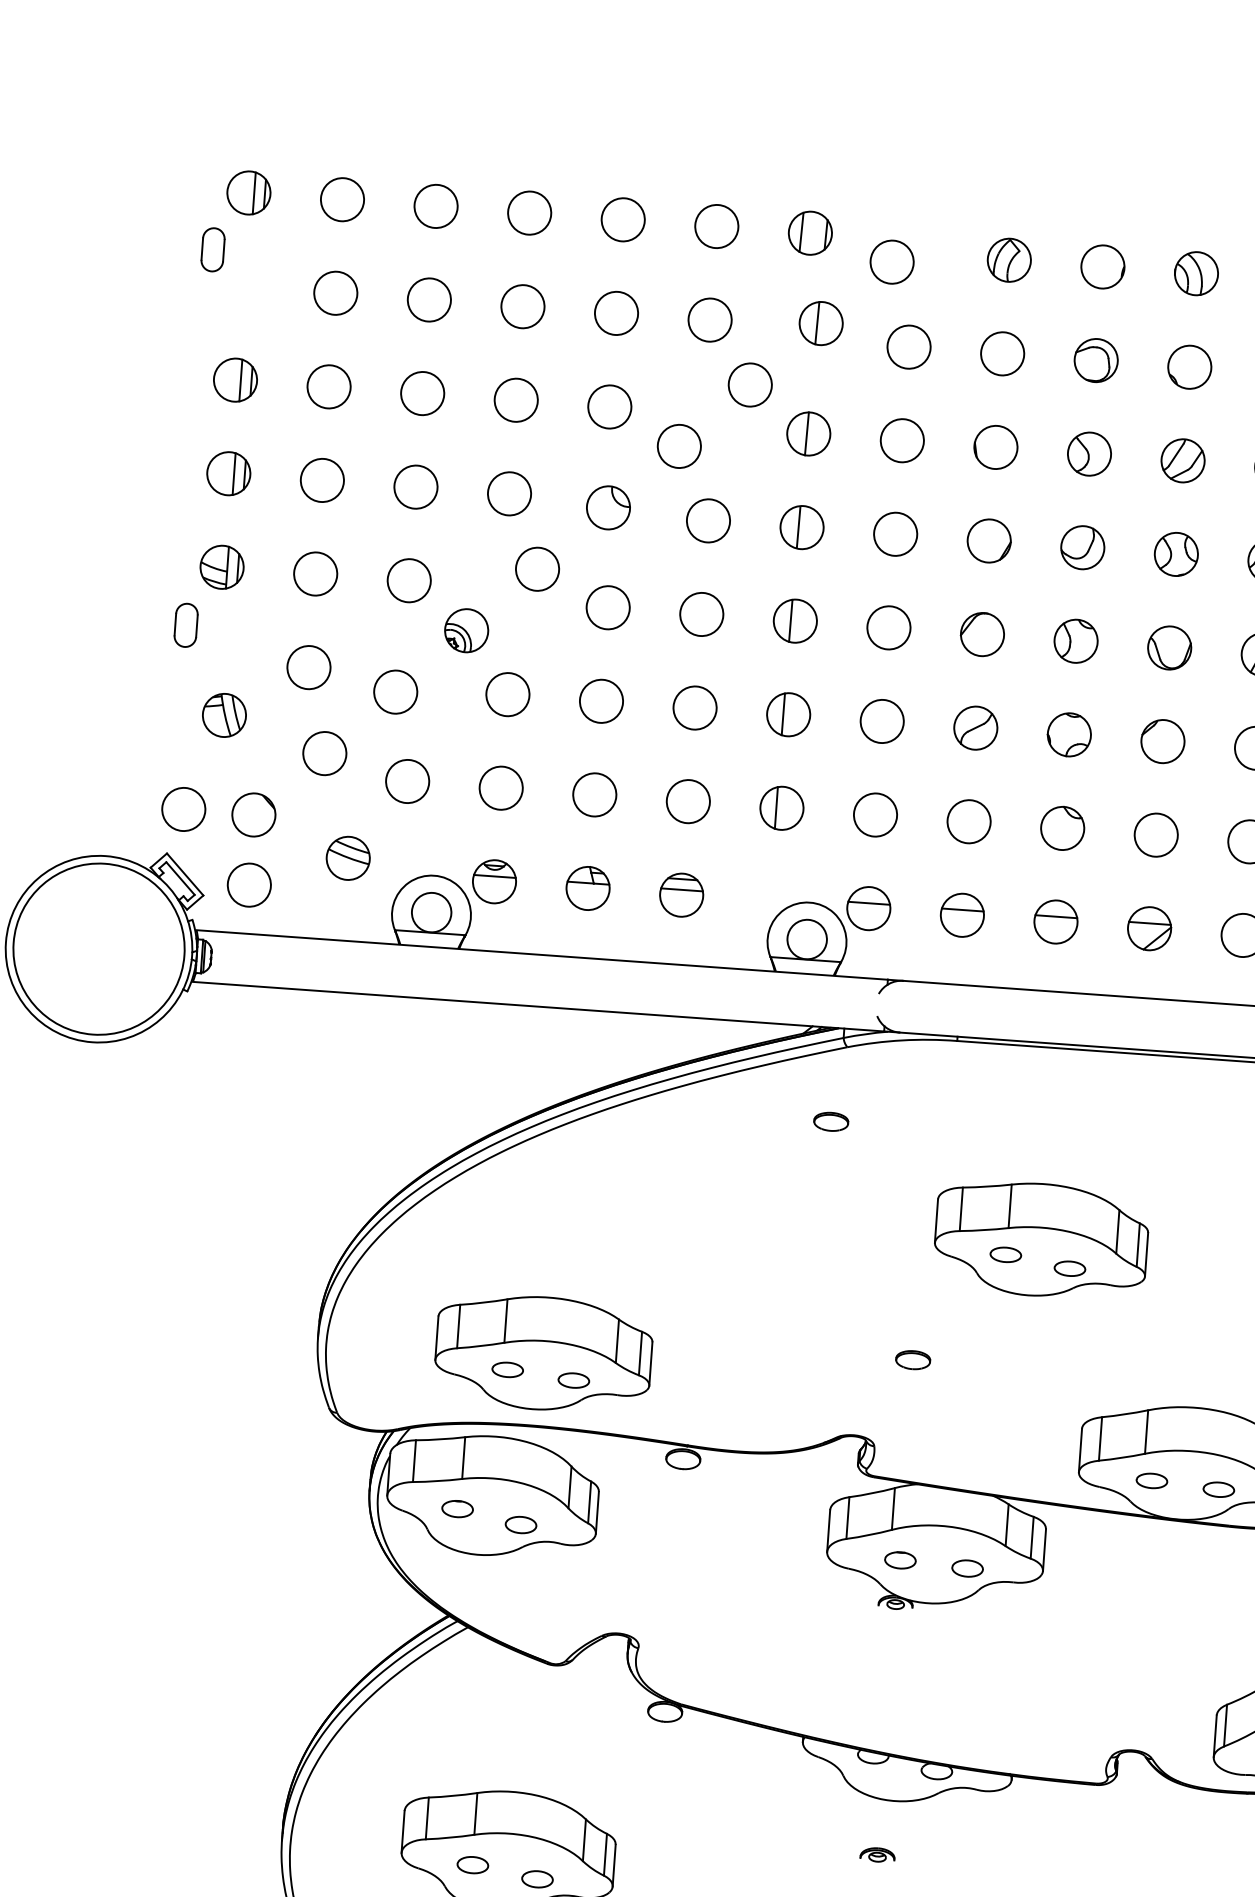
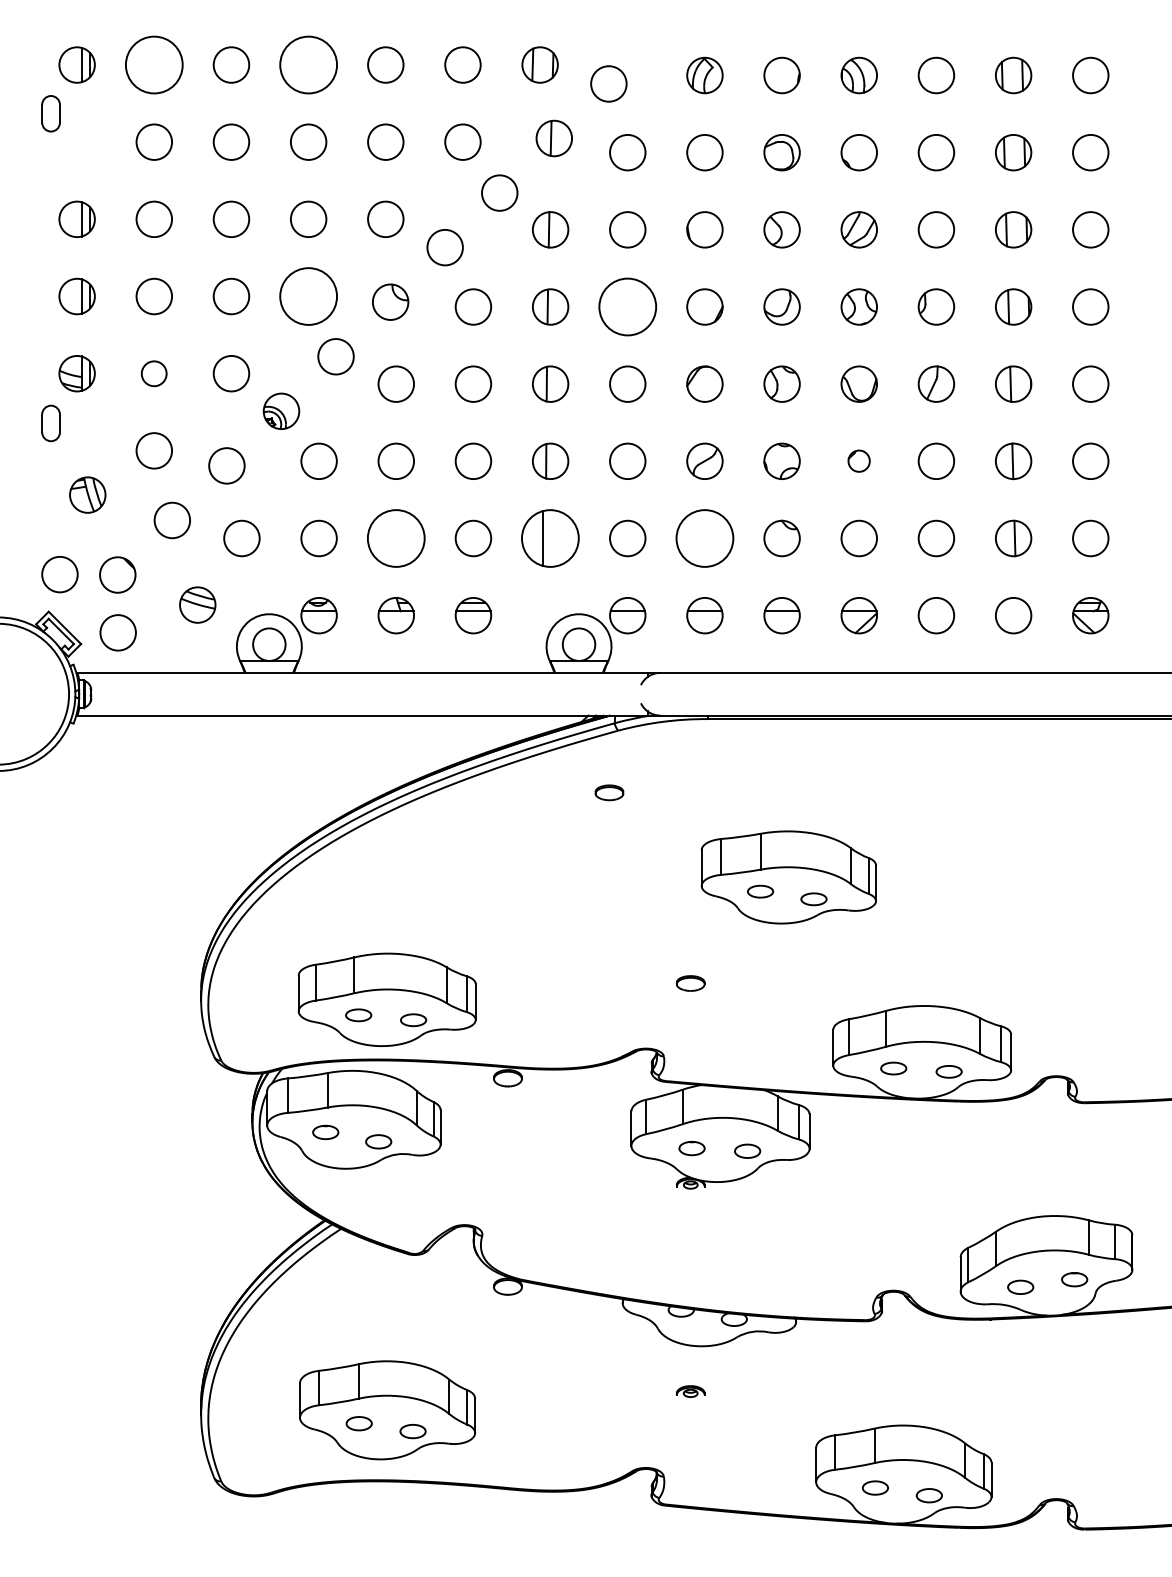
circle: (342, 199) -> (154, 64), size x1.6
circle: (529, 212) -> (308, 64), size x1.6
circle: (509, 493) -> (308, 296), size x1.6
circle: (895, 533) -> (627, 306), size x1.6
circle: (314, 573) -> (153, 373), size x0.7
part: (1162, 740) -> (858, 460), size x0.6
circle: (595, 794) -> (396, 538), size x1.6
part: (781, 808) -> (550, 538), size x1.6
circle: (968, 821) -> (704, 538), size x1.6

